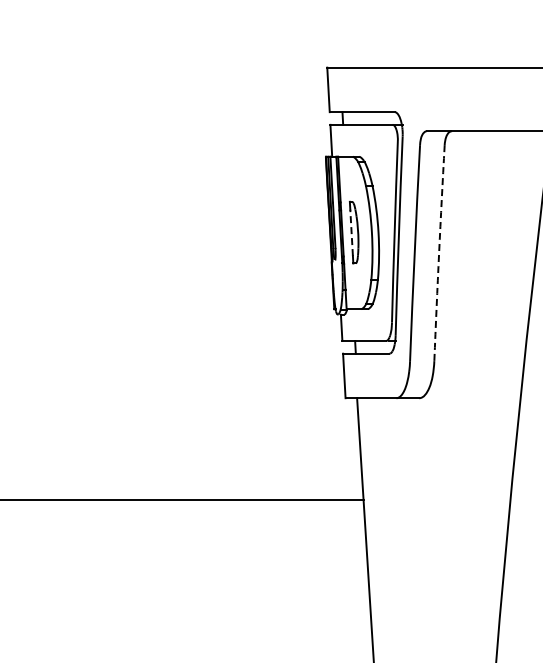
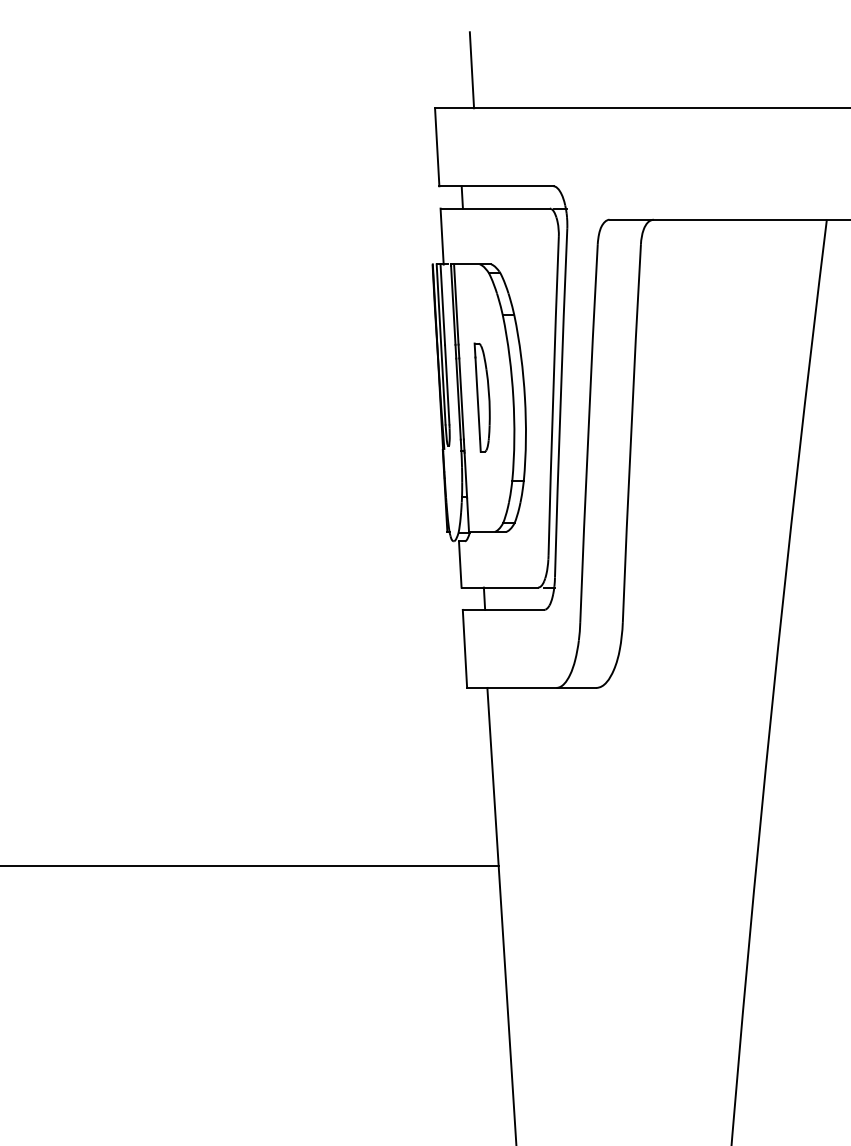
line: (348, 45) -> (472, 69), added
line: (351, 232) -> (477, 397), dashed -> solid
arc: (439, 253) -> (631, 434), dashed -> solid

